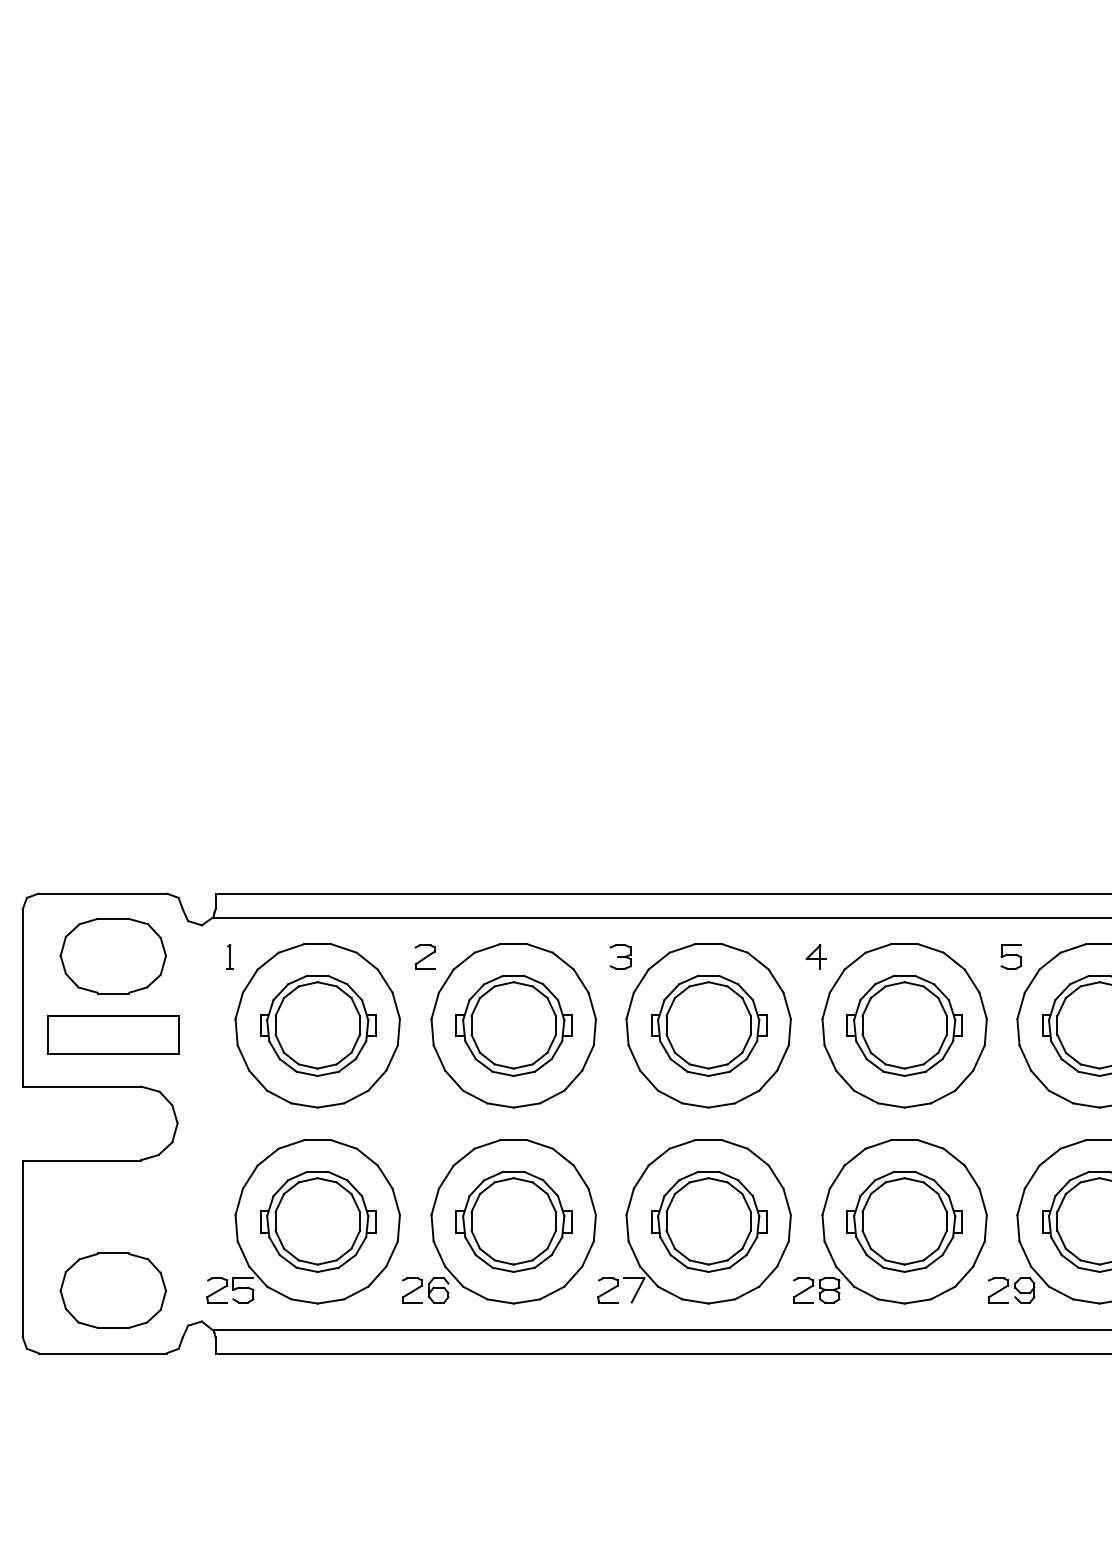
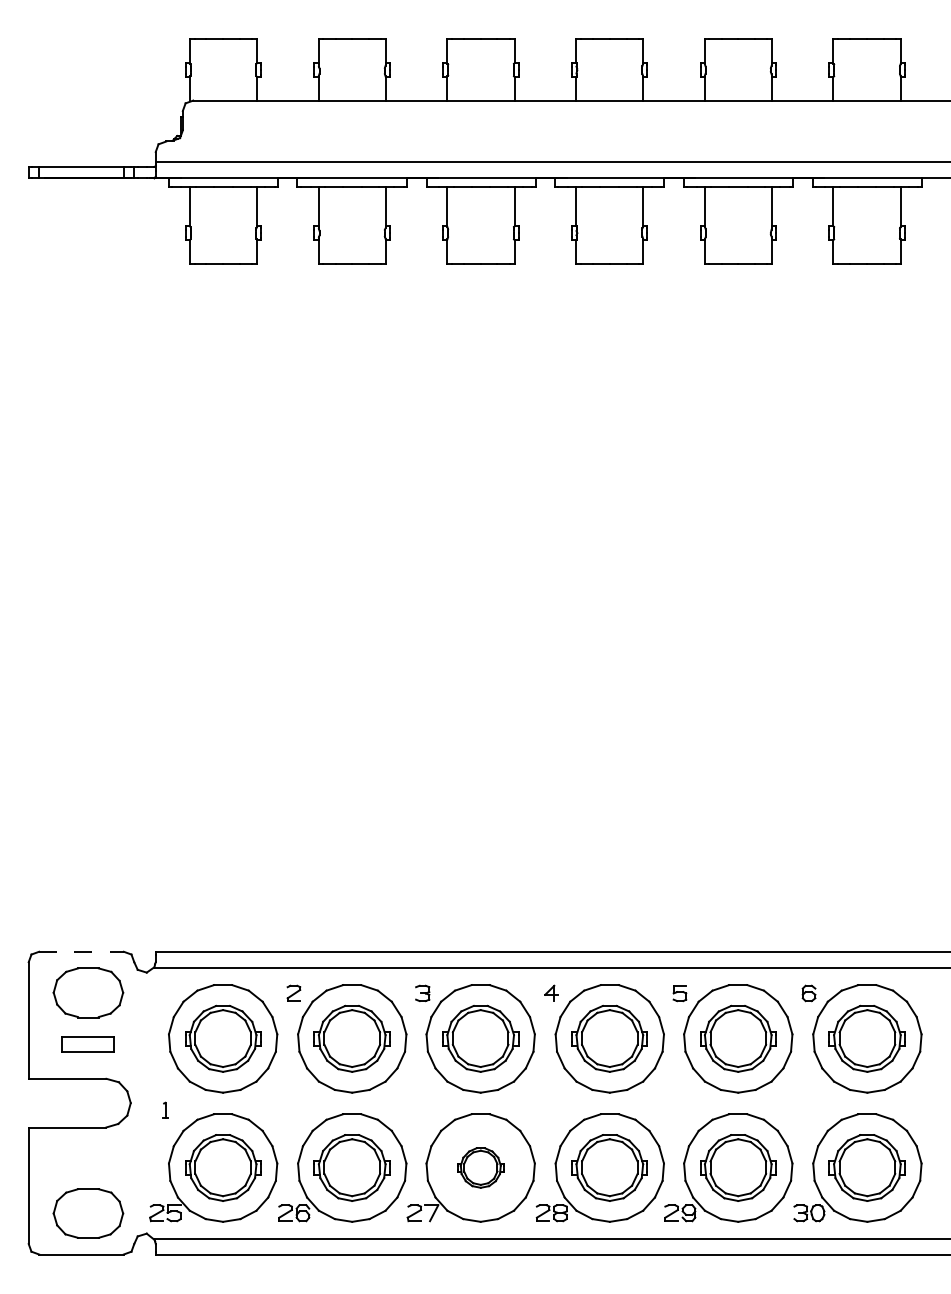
line: (102, 893) -> (81, 951), solid -> dashed
part: (230, 955) -> (165, 1109), moved
part: (111, 1034) -> (87, 1044), size x0.6
part: (708, 1221) -> (480, 1167), size x0.6

